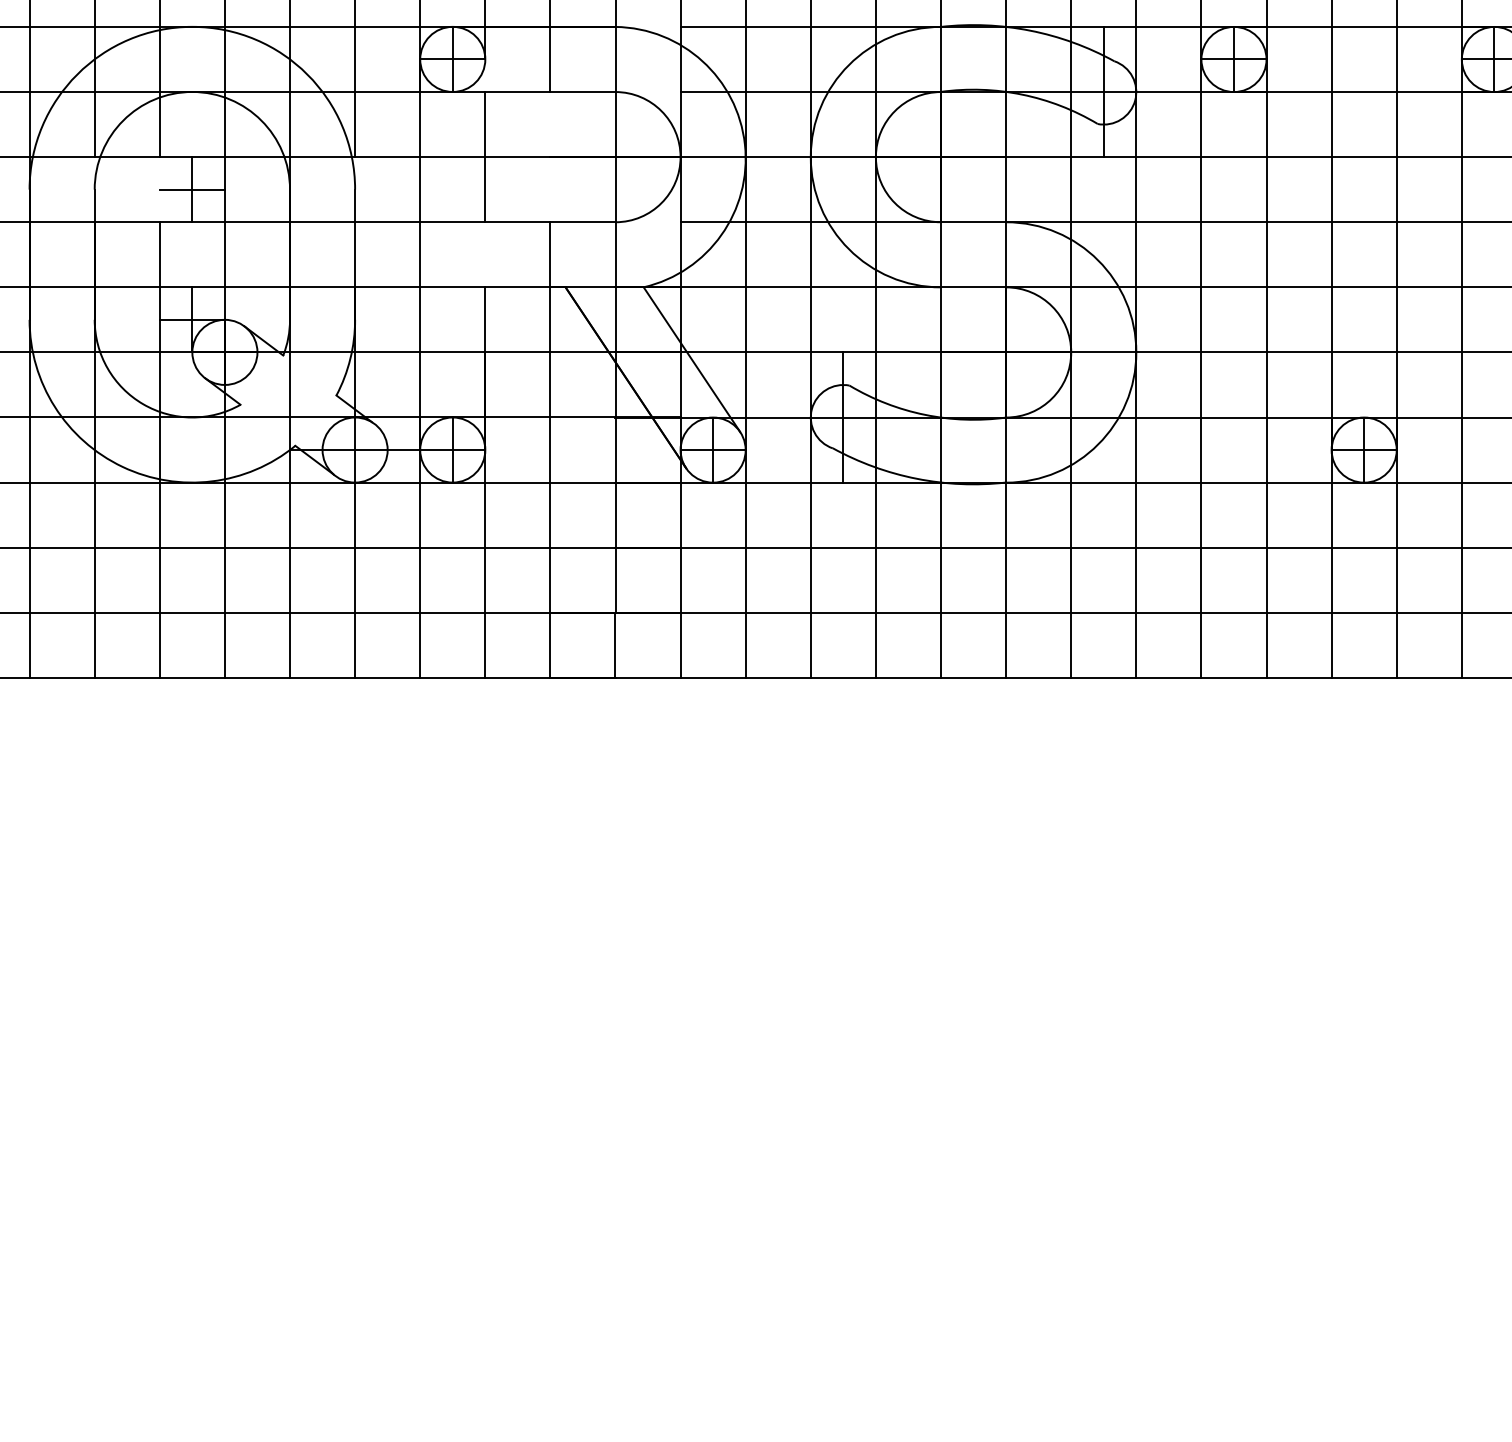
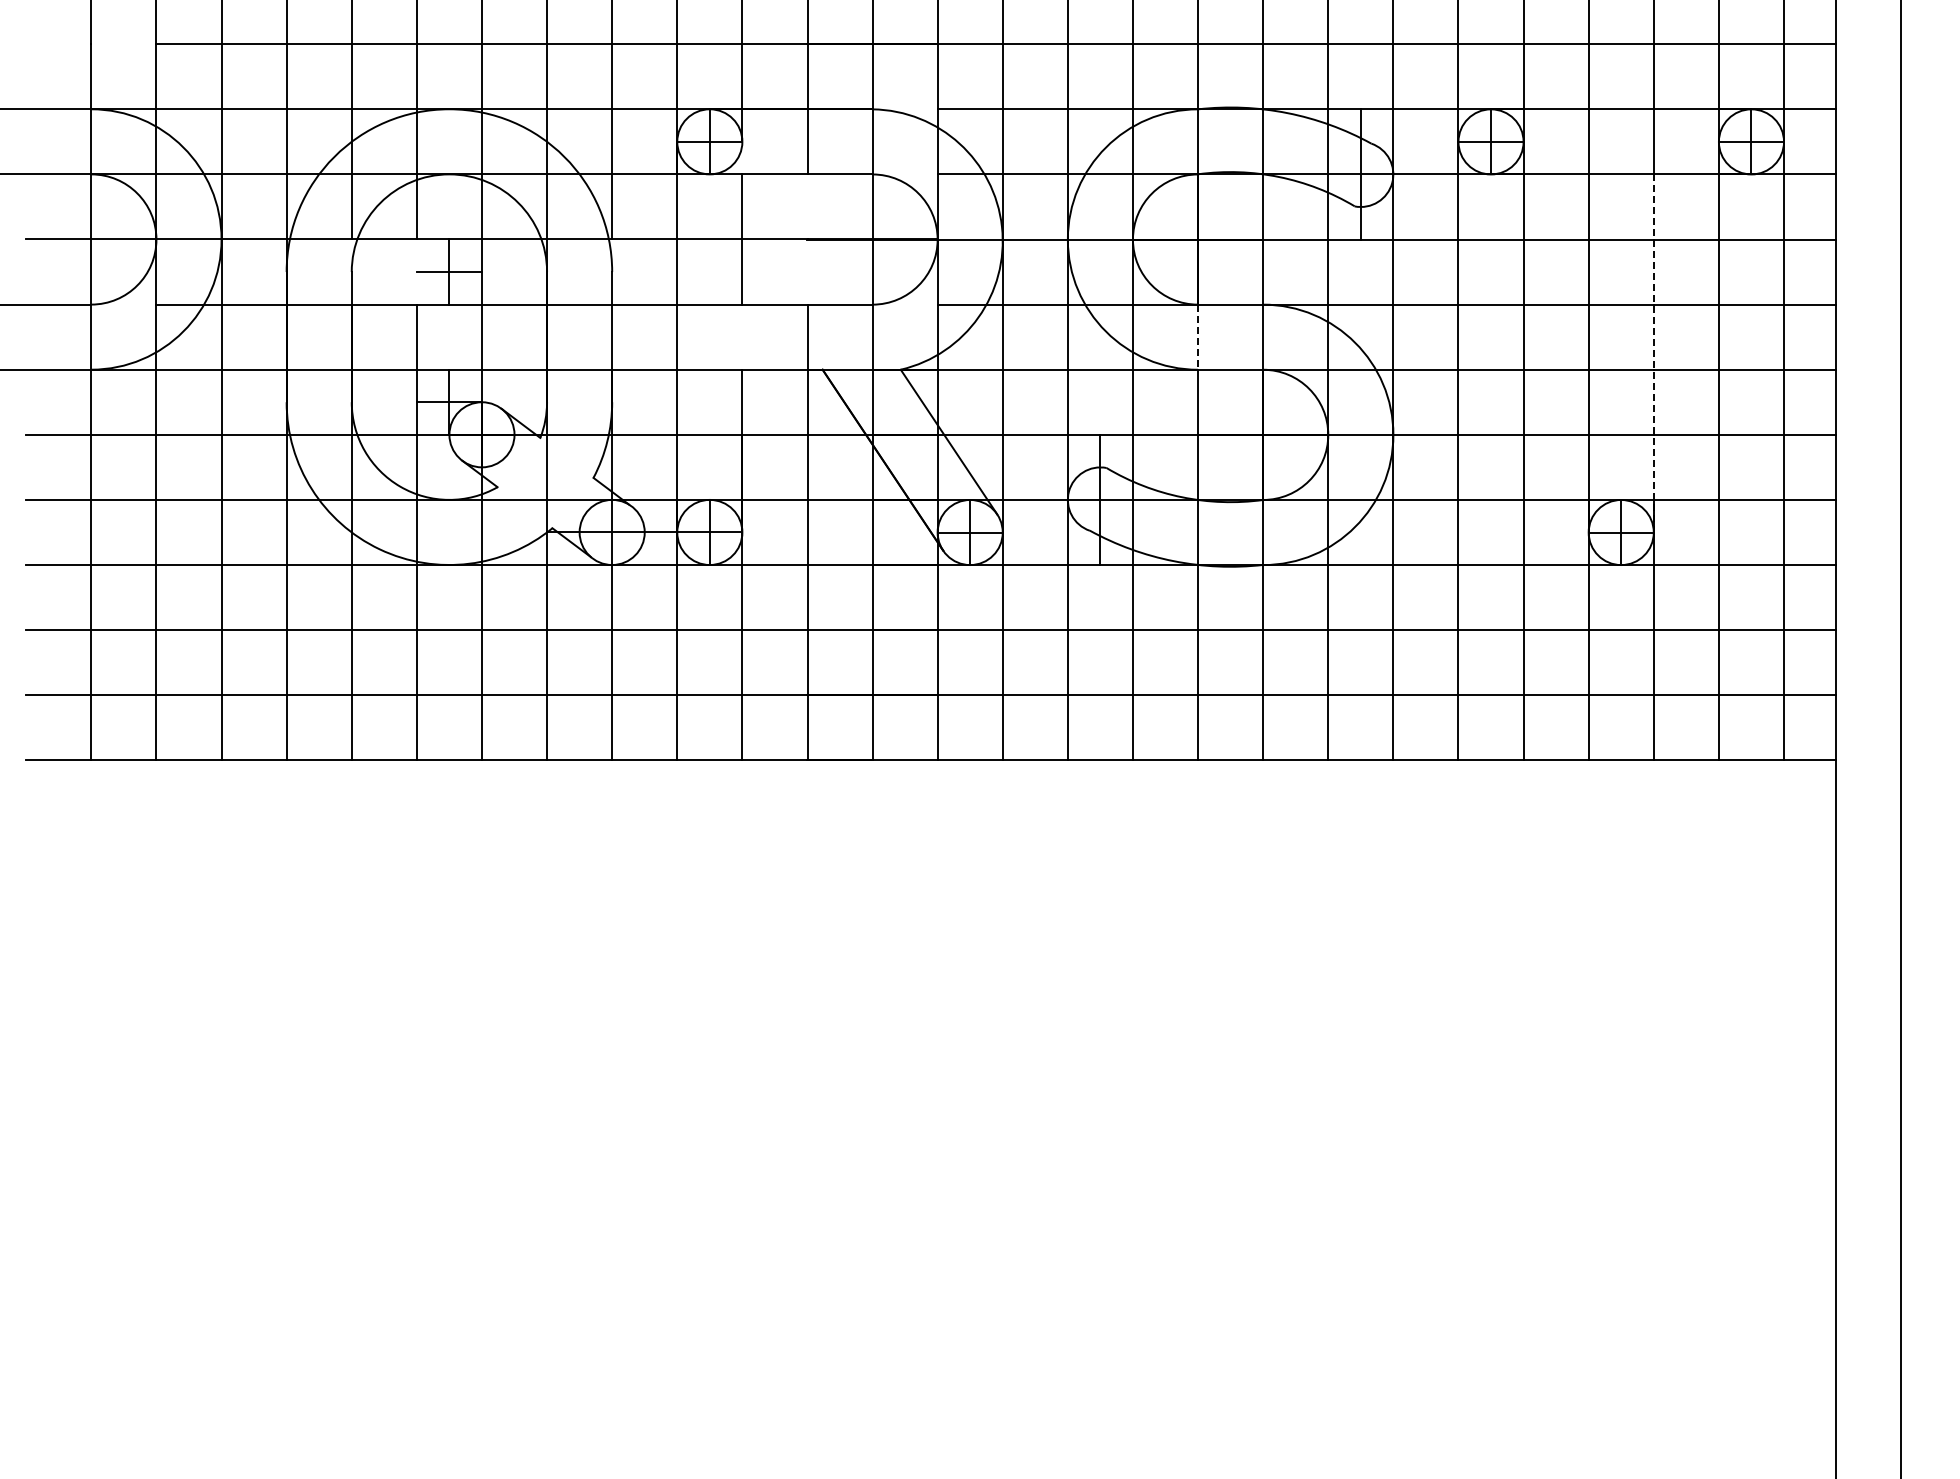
line: (941, 255) -> (1198, 337), solid -> dashed
line: (1396, 270) -> (1653, 352), solid -> dashed

